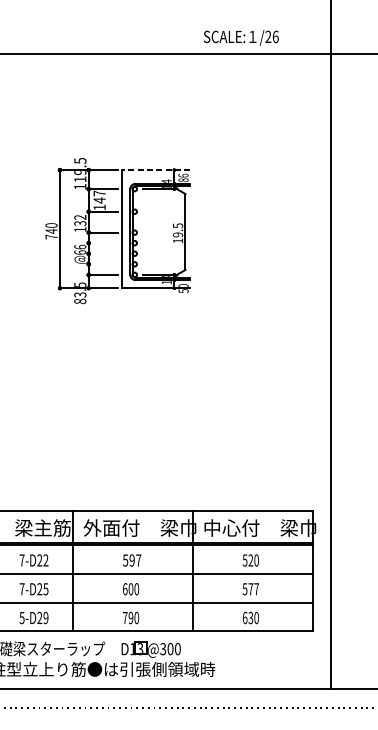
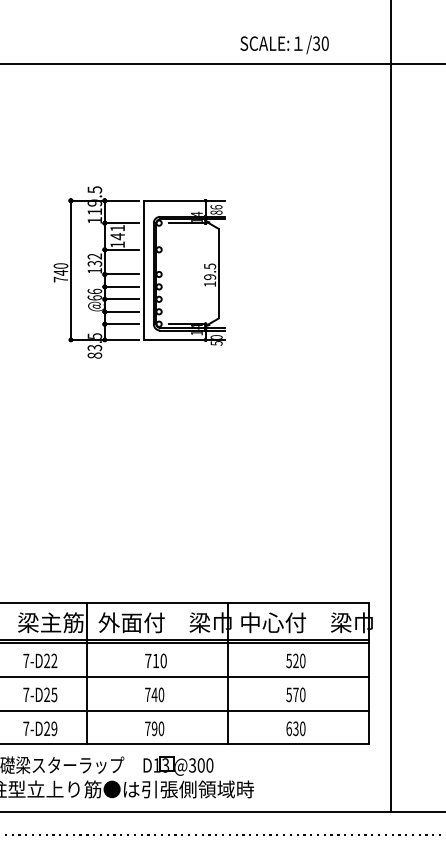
text: (271, 36) -> (320, 43), /26 -> /30
line: (155, 169) -> (183, 200), dashed -> solid
text: (99, 193) -> (117, 228), 147 -> 141
line: (102, 242) -> (121, 286), added
line: (102, 253) -> (121, 299), added
line: (102, 264) -> (121, 311), added
text: (131, 560) -> (155, 660), 597 -> 710
text: (128, 588) -> (151, 694), 600 -> 740
text: (256, 588) -> (302, 694), 577 -> 570
text: (22, 617) -> (26, 728), 5-D29 -> 7-D29

